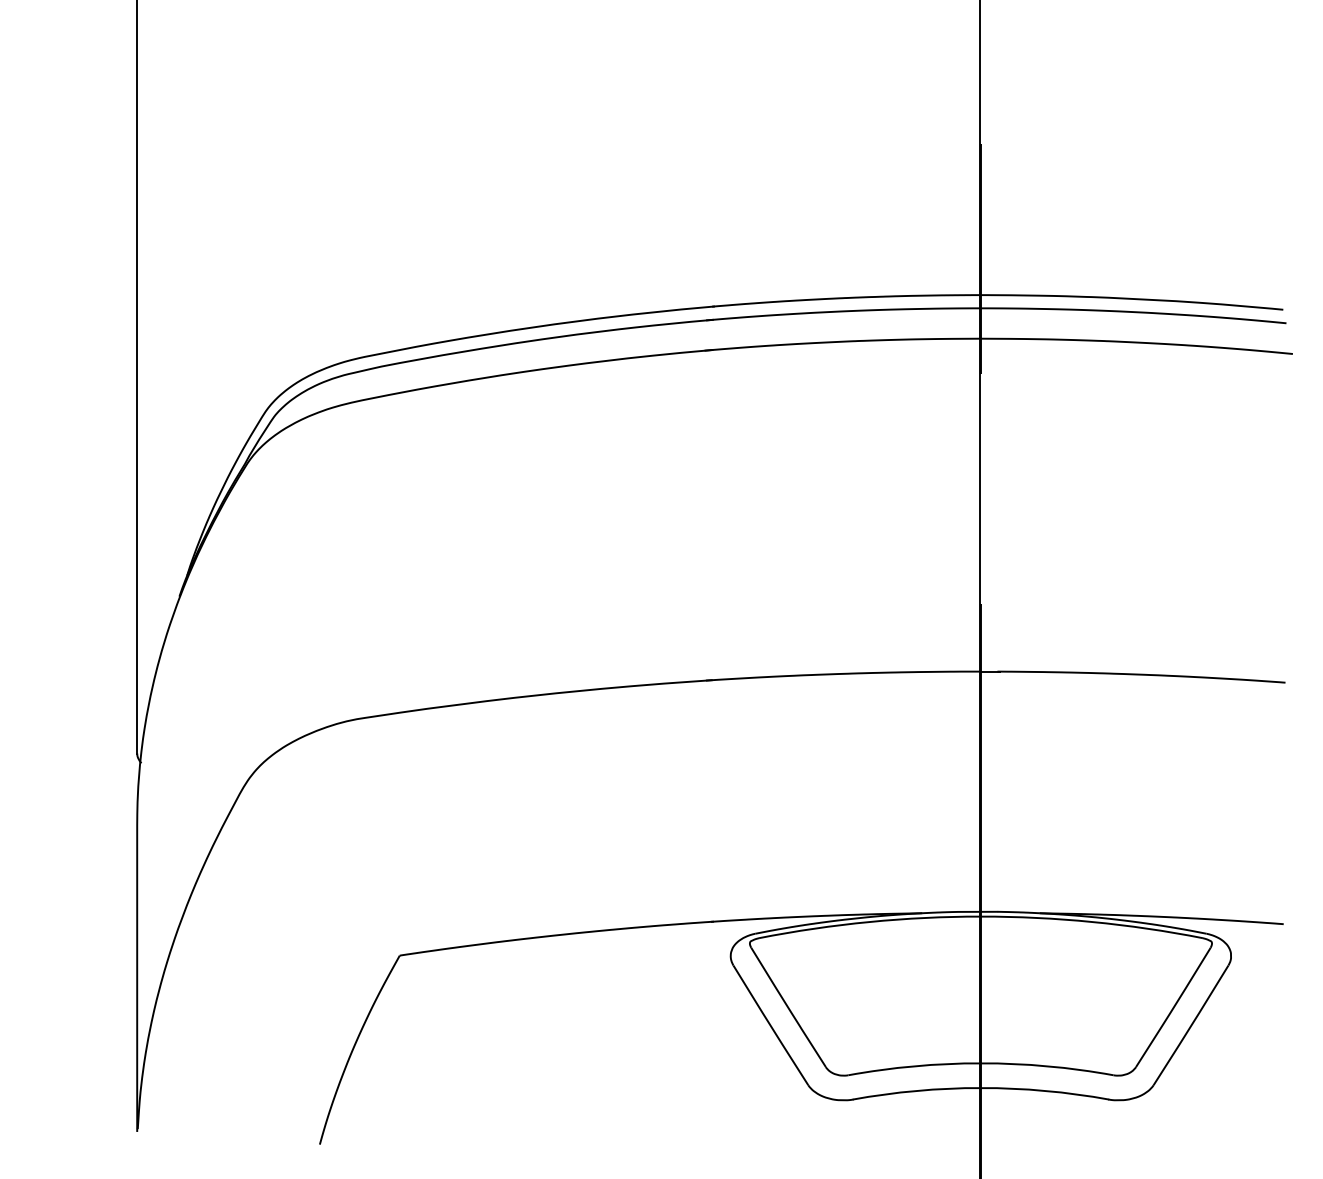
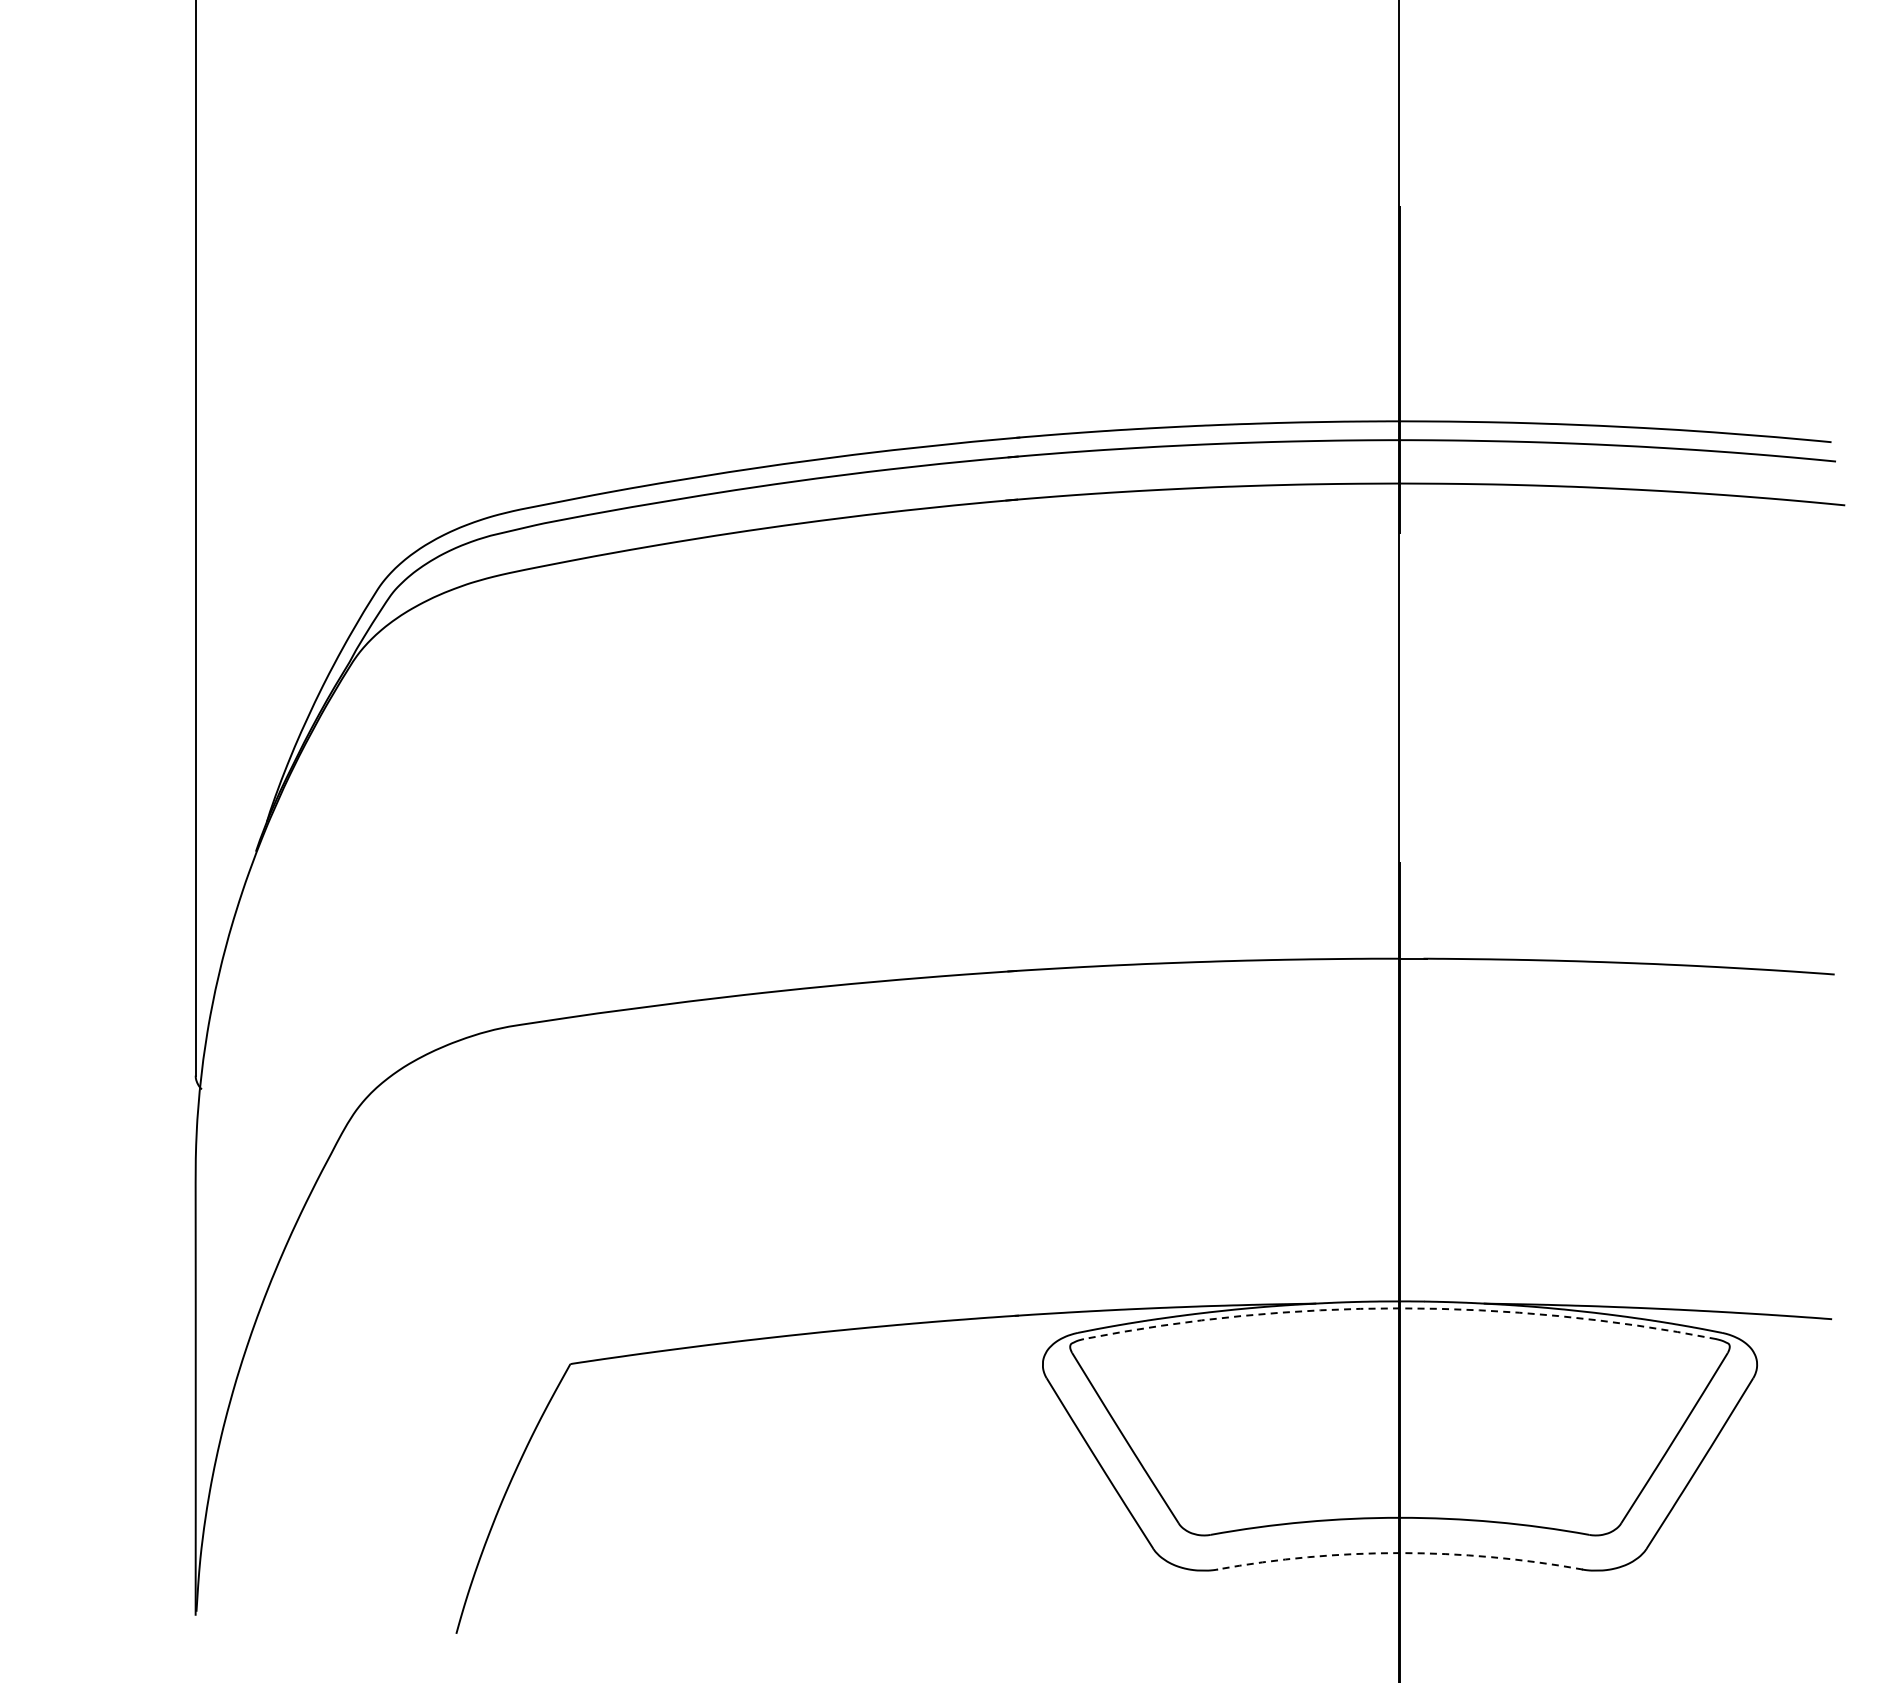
arc: (980, 916) -> (1399, 1308), solid -> dashed
arc: (980, 1088) -> (1399, 1553), solid -> dashed

